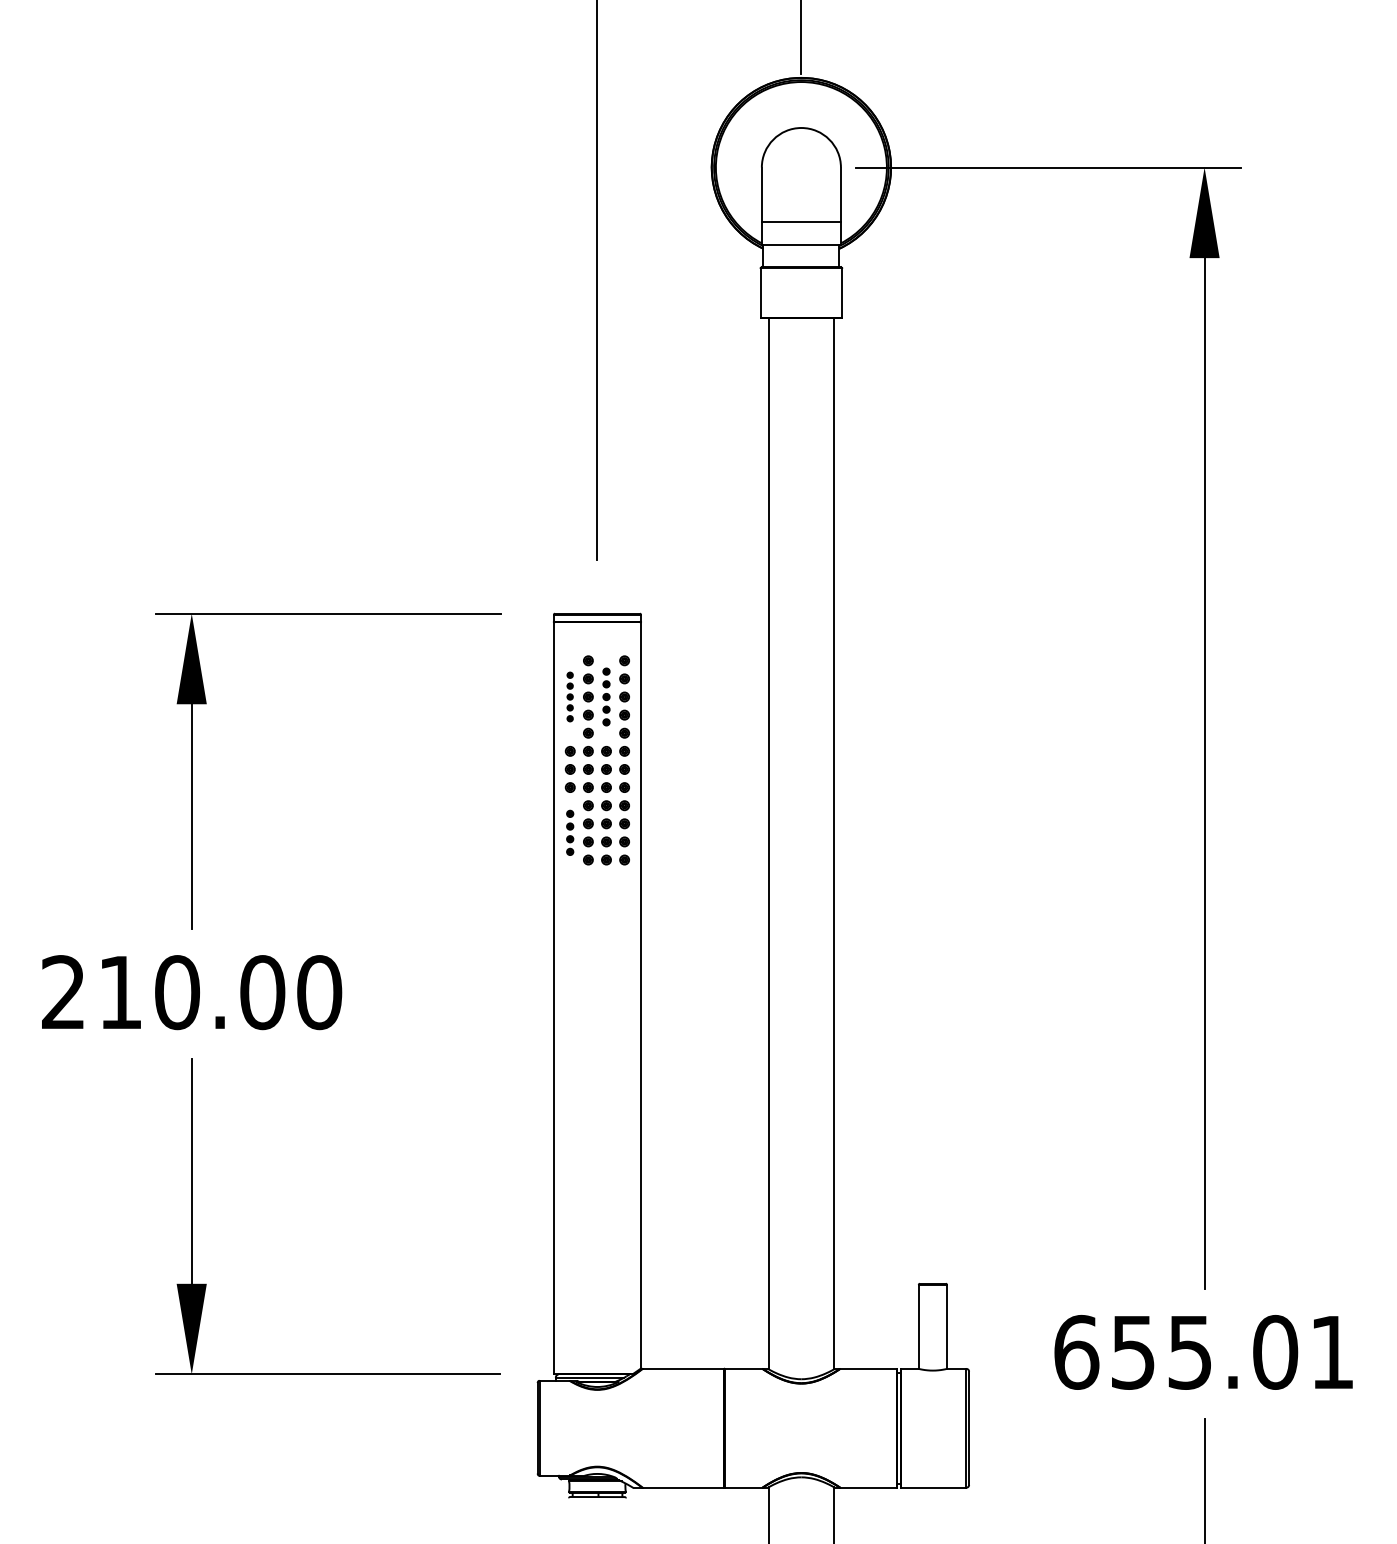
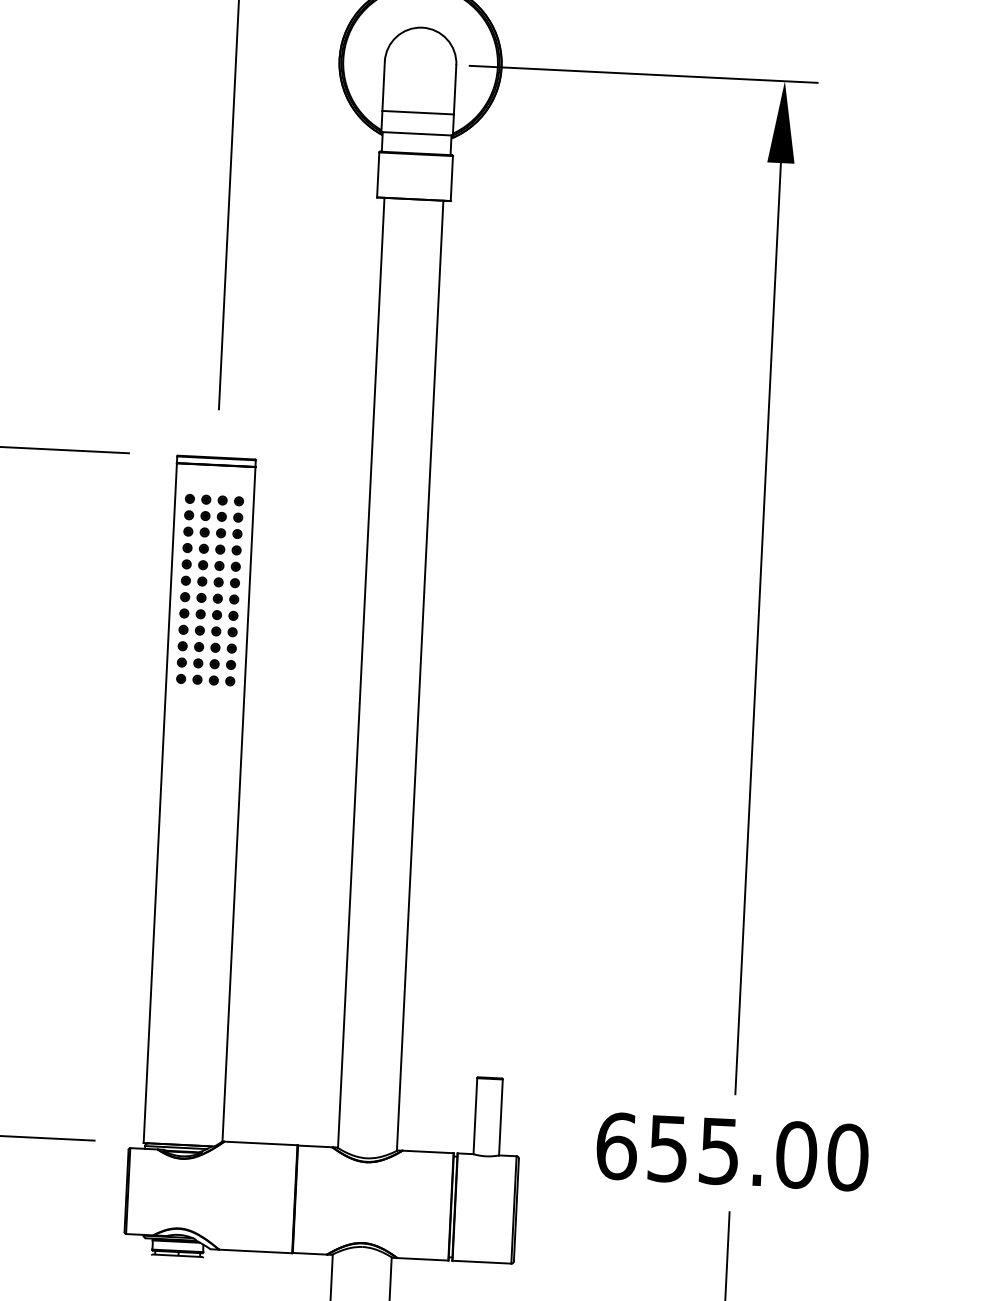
part: (569, 696) -> (187, 531), size x1.67
part: (606, 696) -> (221, 532), size x1.43
part: (569, 832) -> (181, 654), size x1.43
text: (1332, 1351) -> (848, 1156), 655.01 -> 655.00

